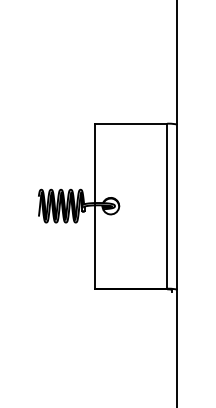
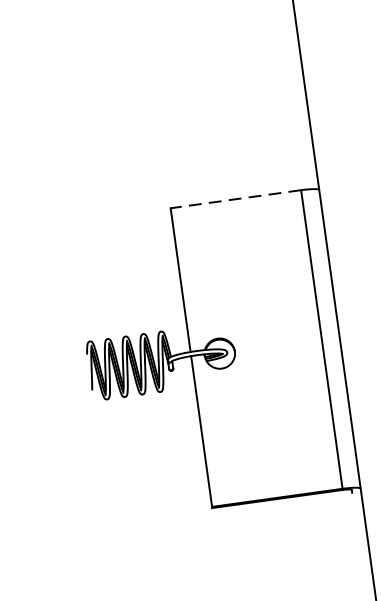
line: (130, 123) -> (234, 199), solid -> dashed

